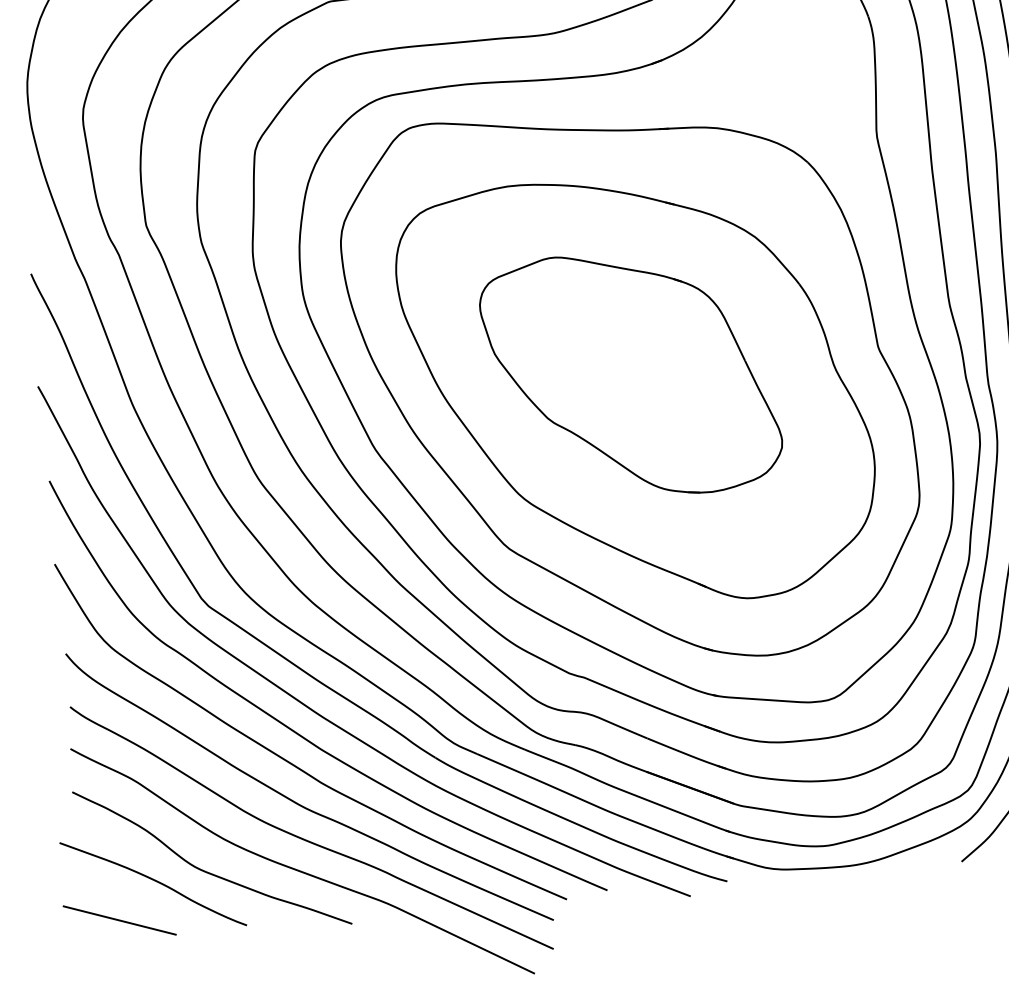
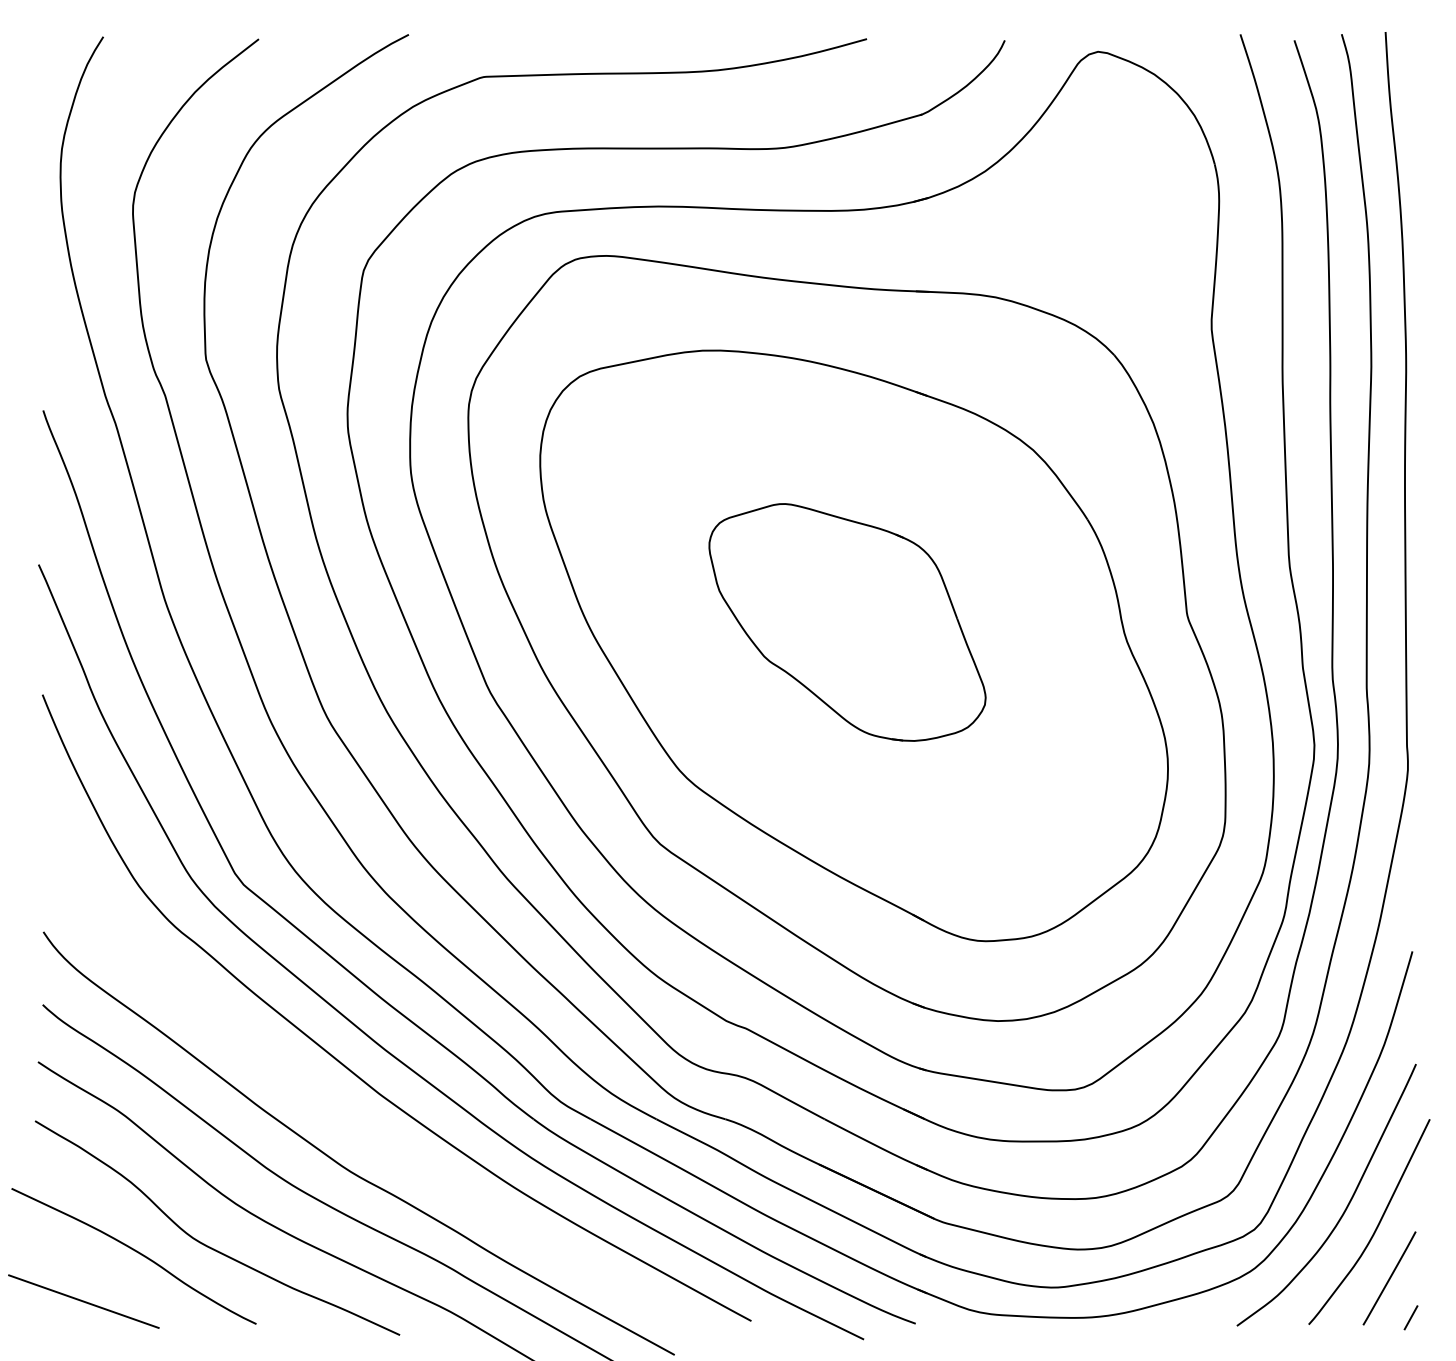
part: (631, 374) -> (847, 622), size x0.7
curve: (292, 763) -> (338, 1109), removed

